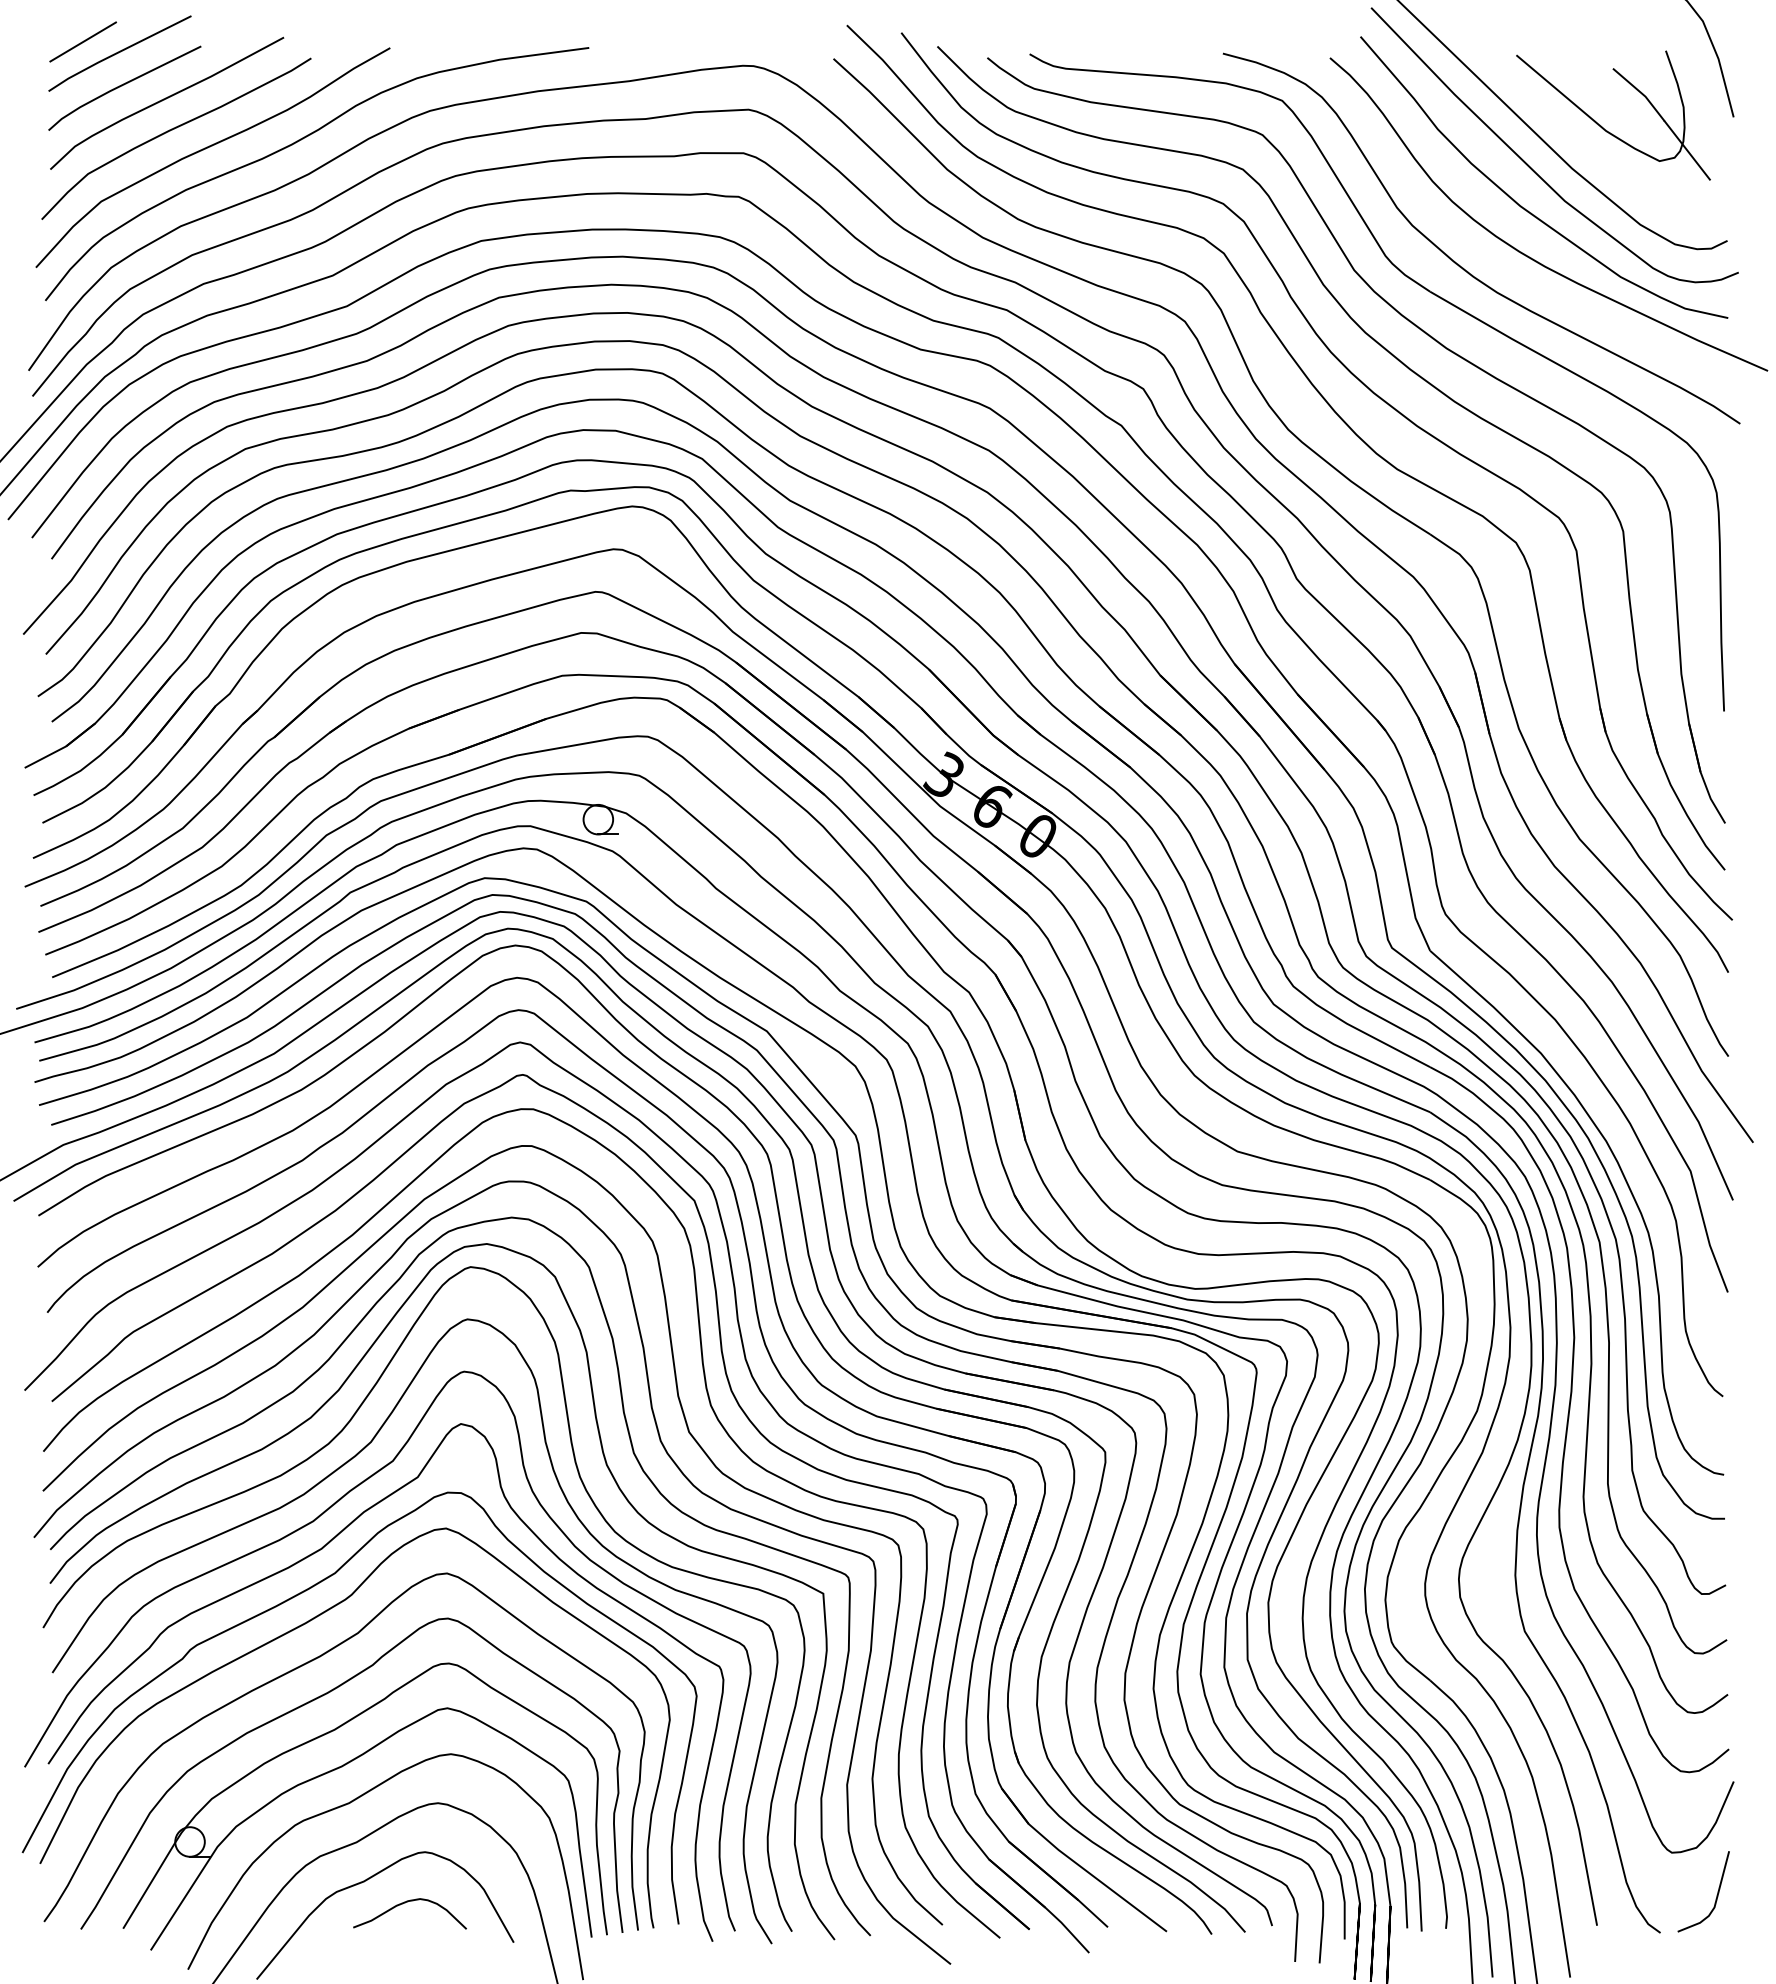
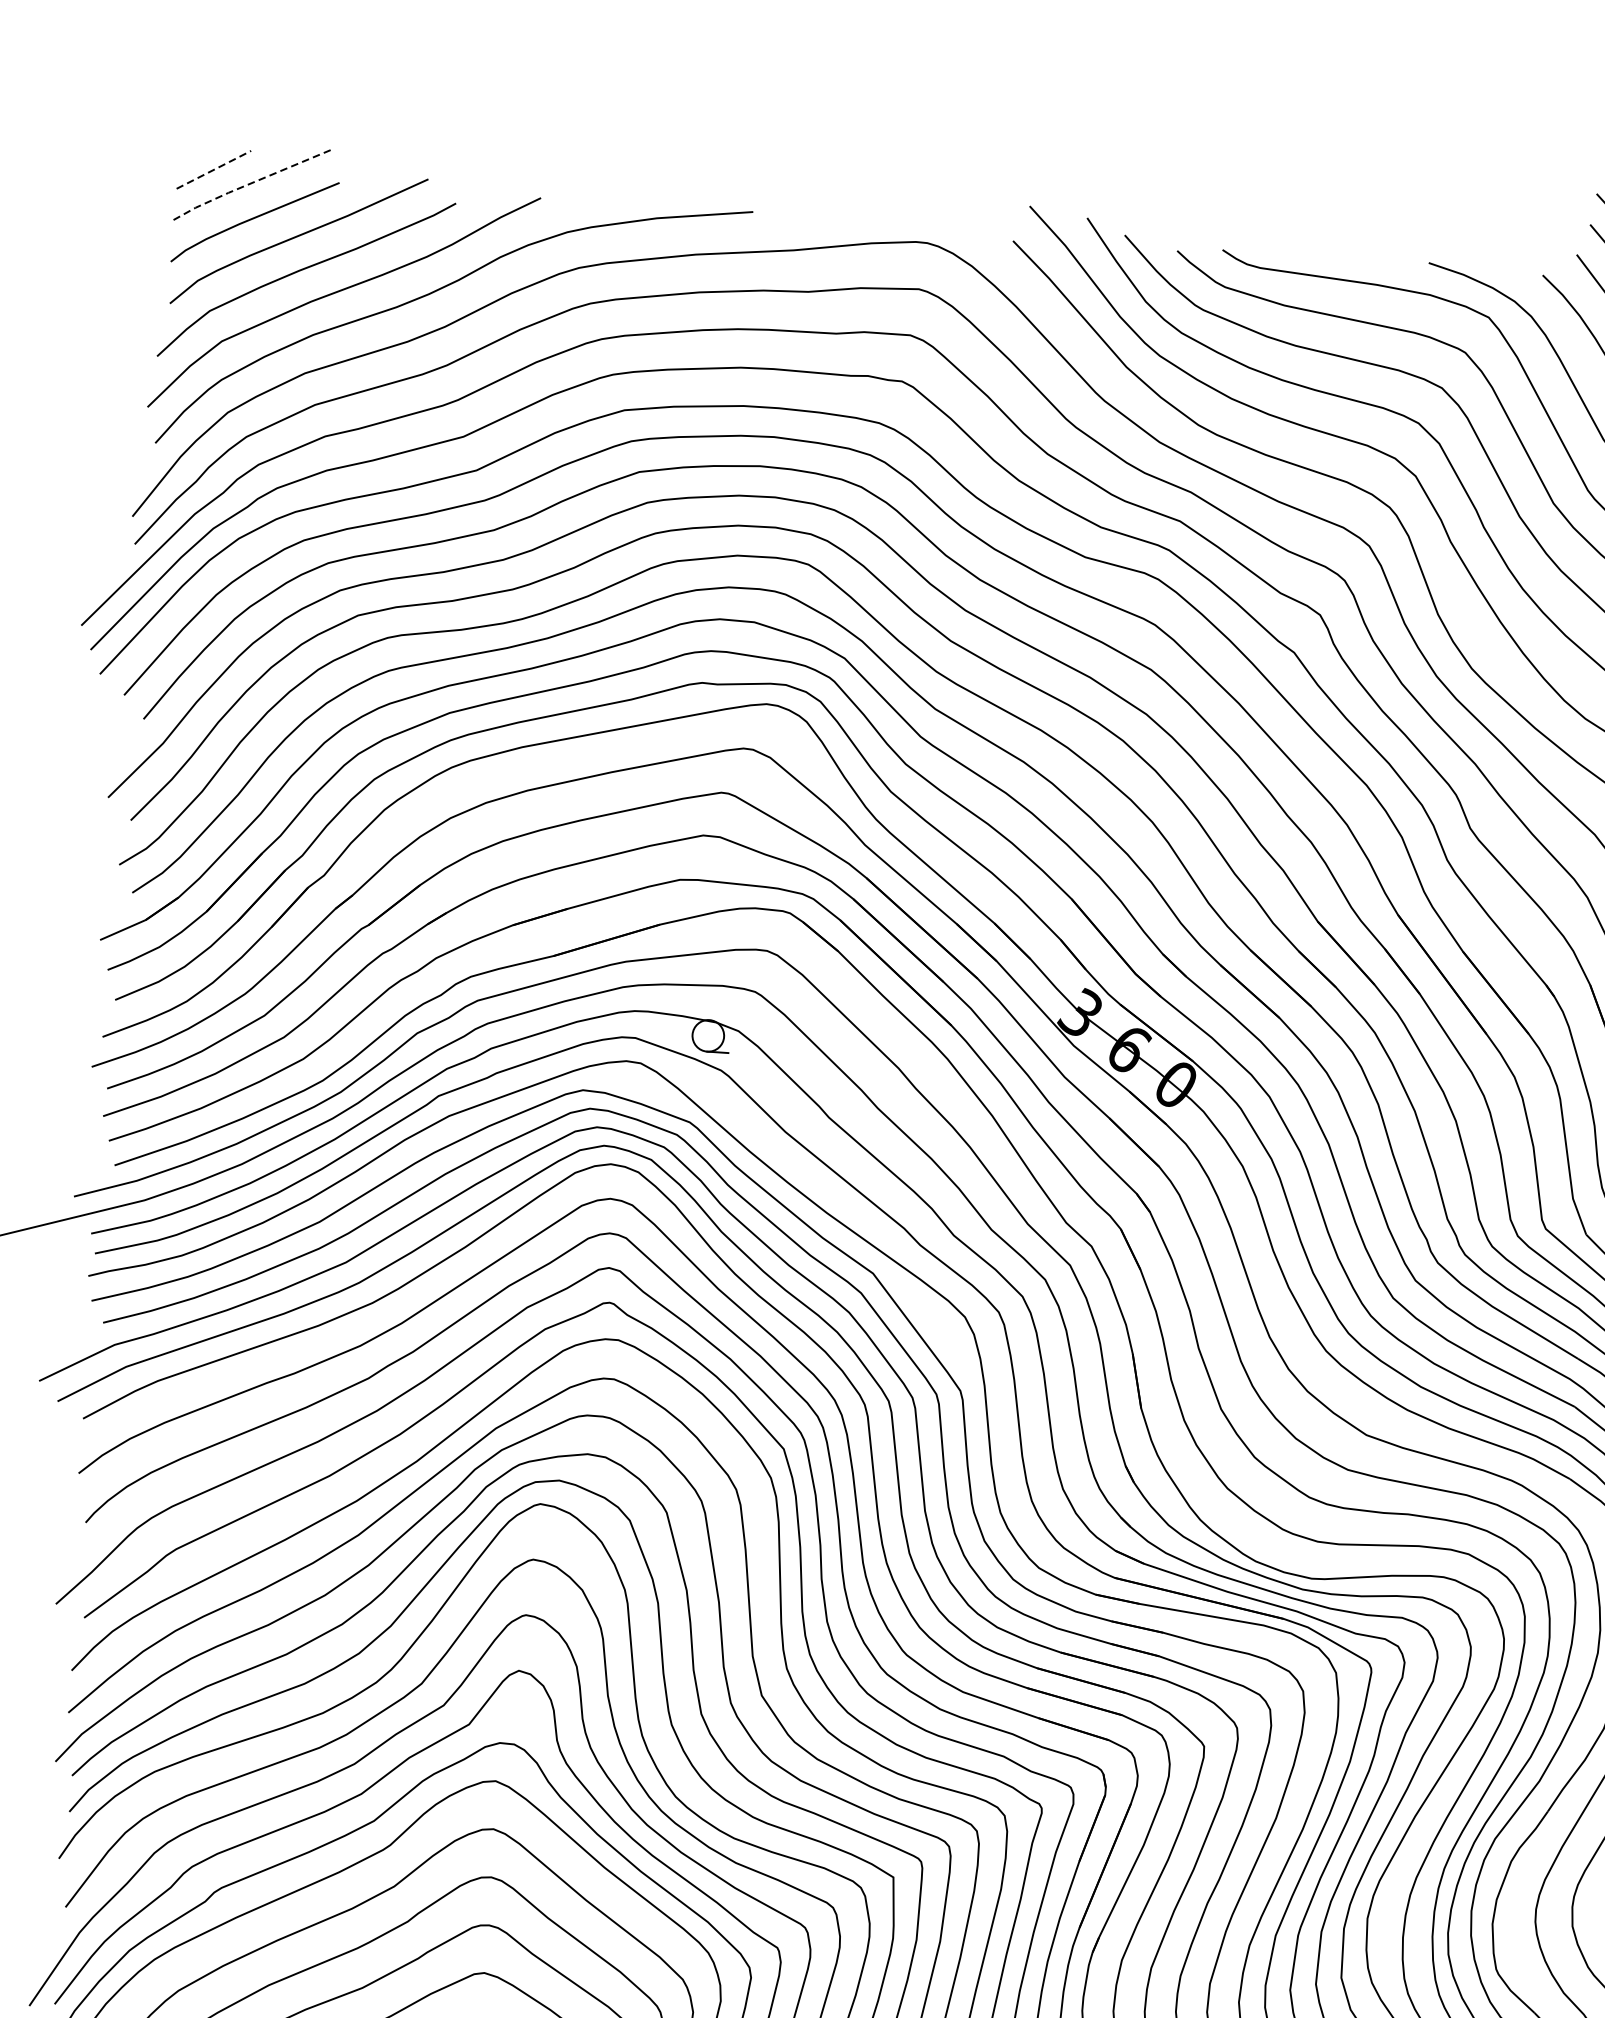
line: (83, 41) -> (214, 169), solid -> dashed
line: (118, 52) -> (250, 183), solid -> dashed

